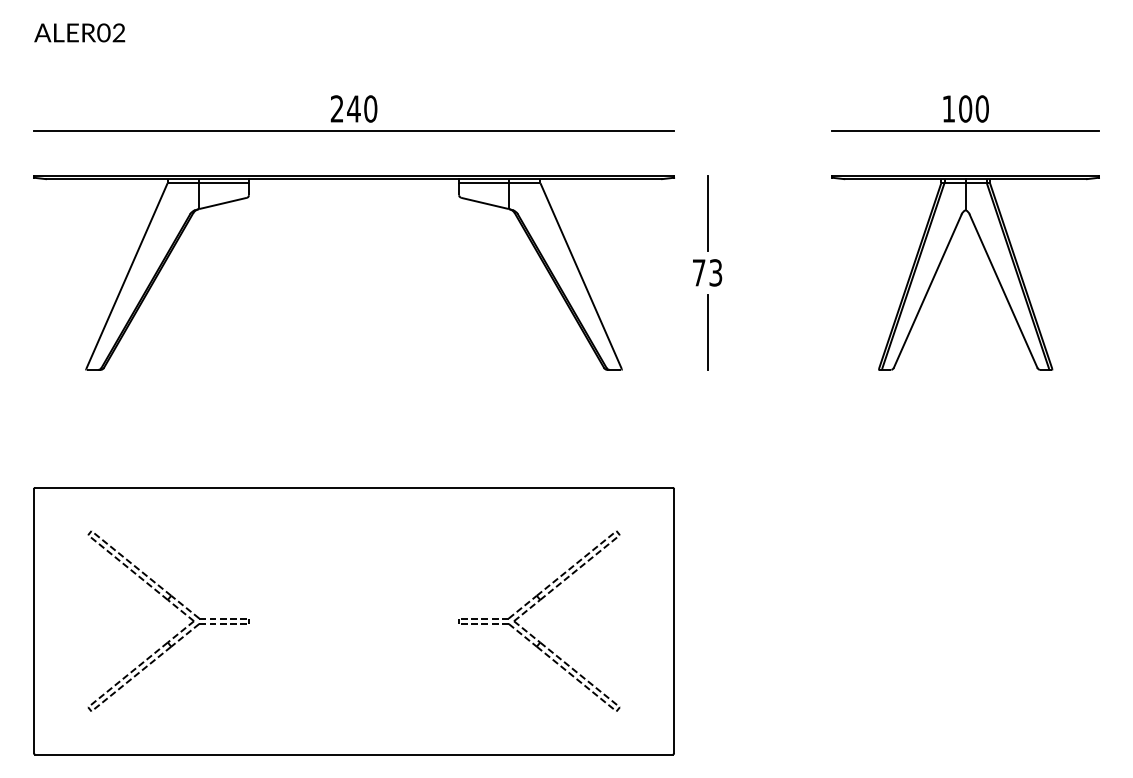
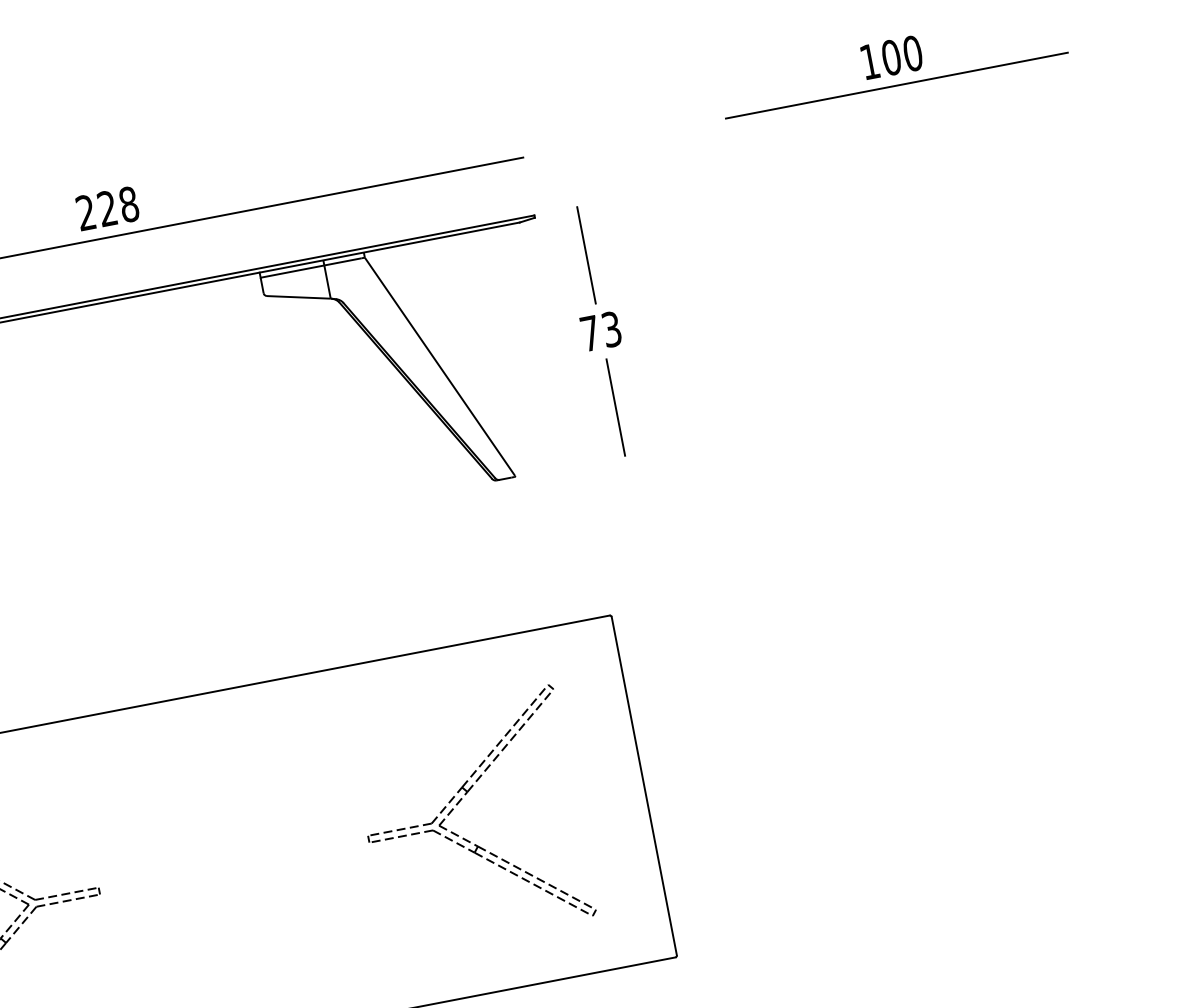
text: (362, 108) -> (118, 205), 240 -> 228
part: (942, 260) -> (899, 257), removed

